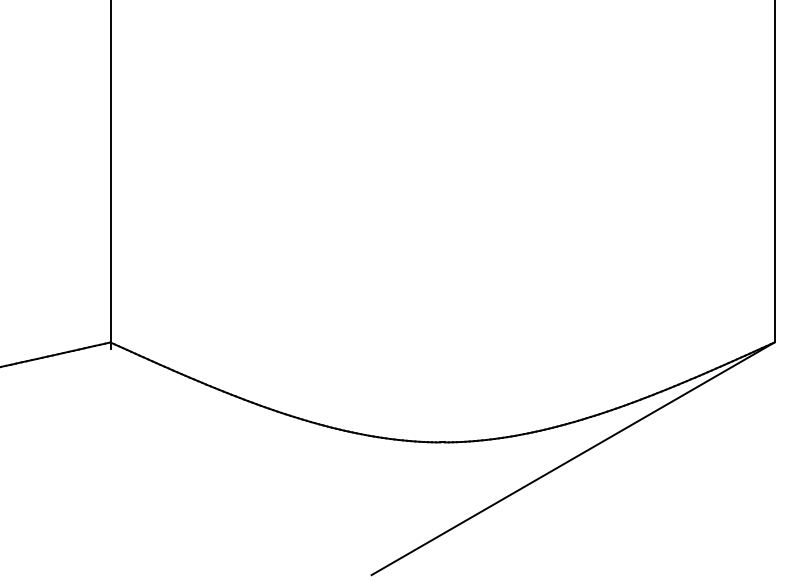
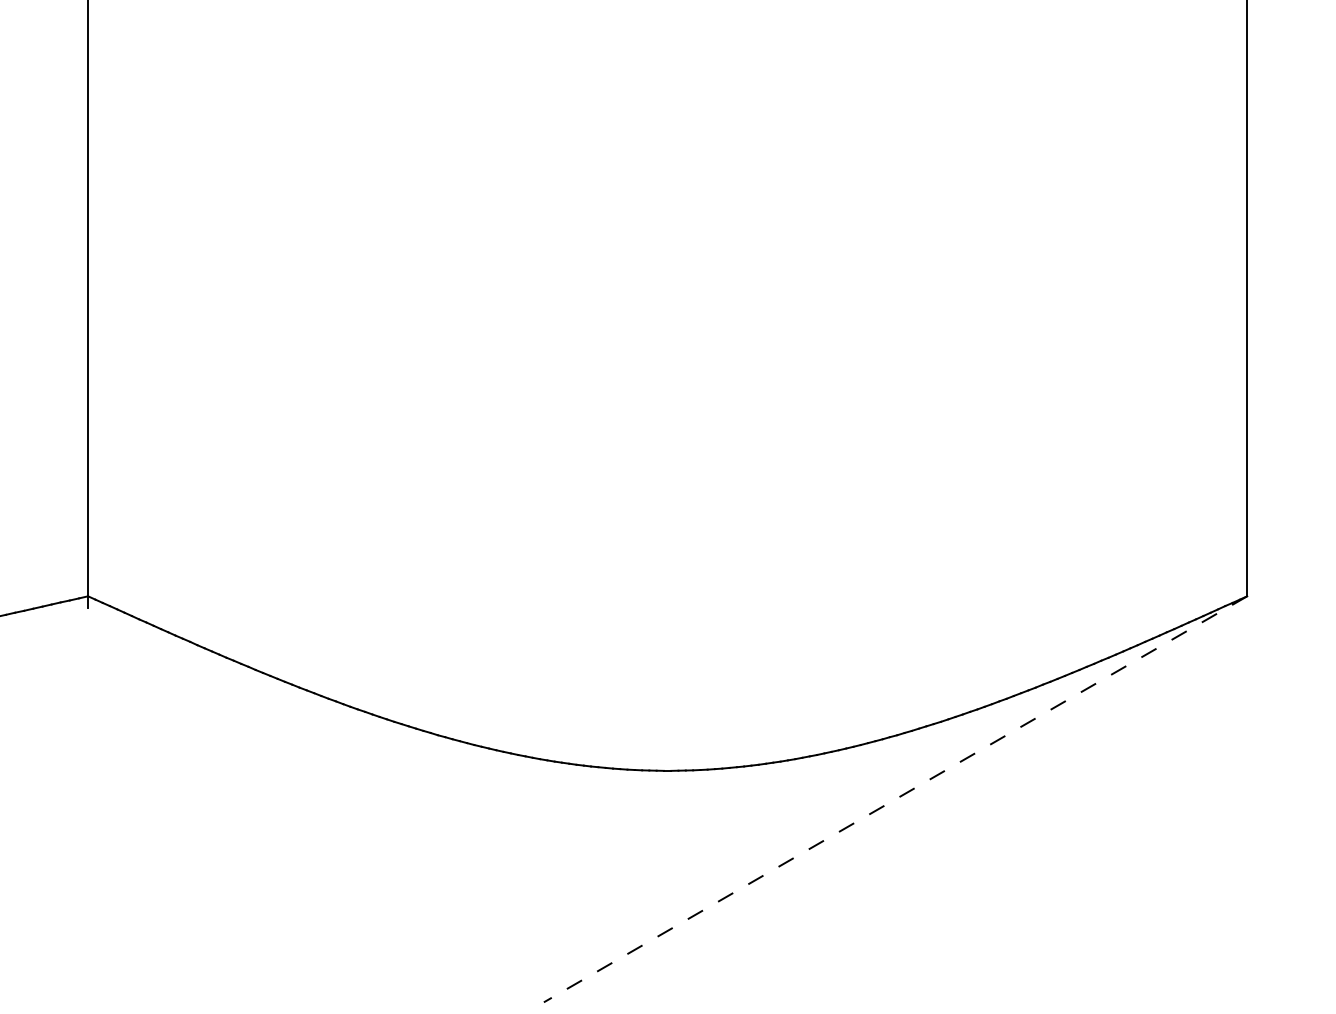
line: (573, 458) -> (896, 798), solid -> dashed

